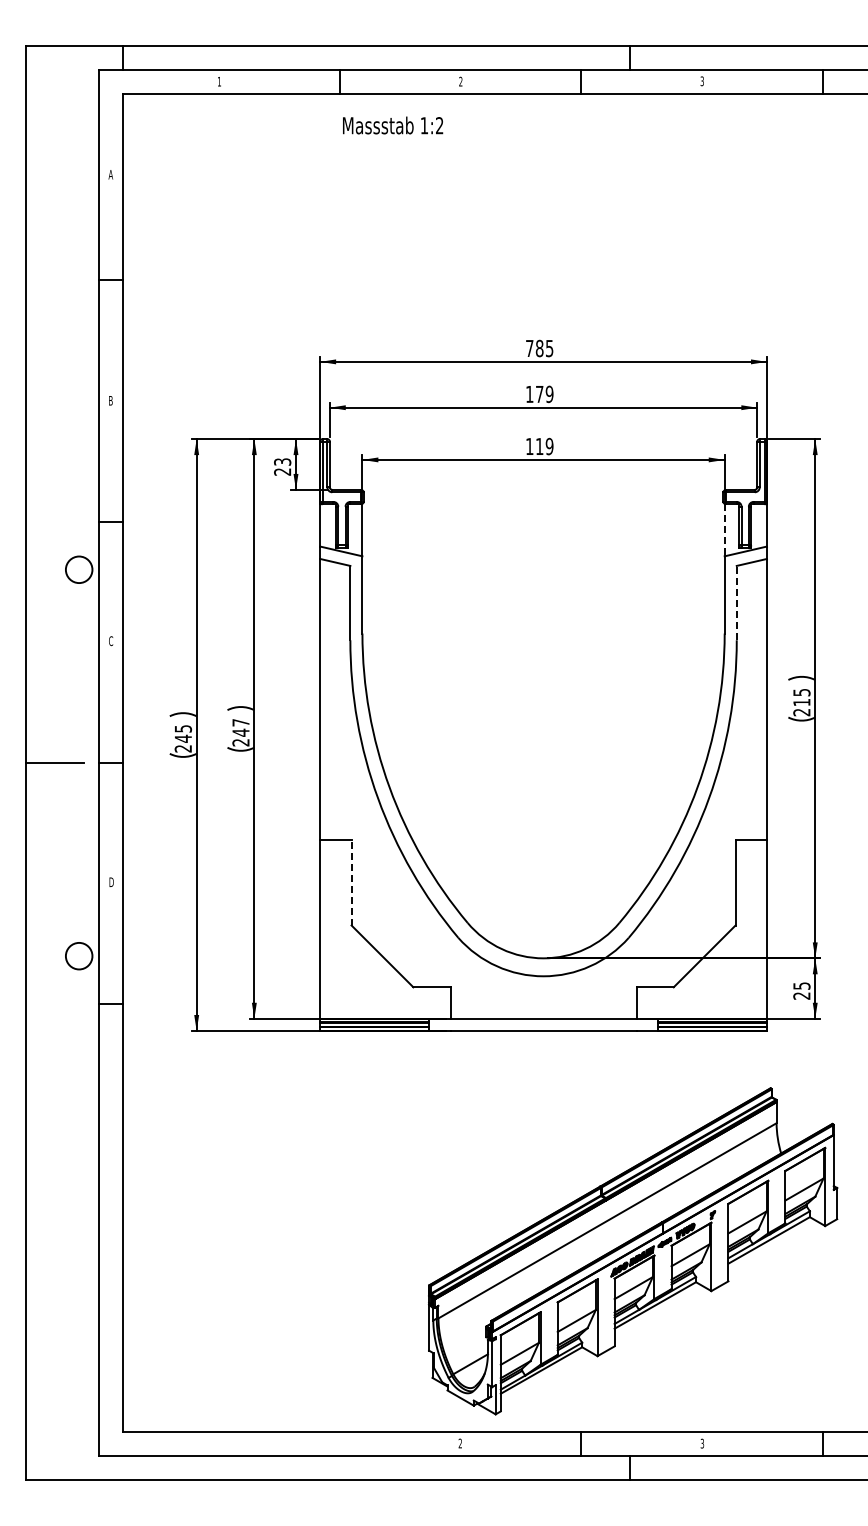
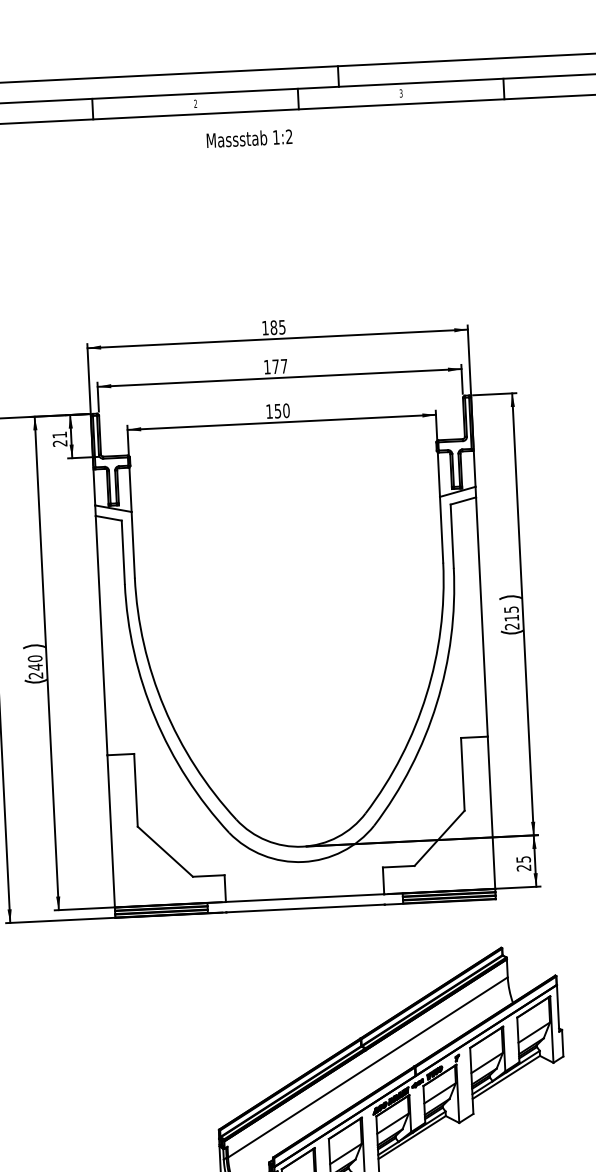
text: (393, 125) -> (249, 138), moved
text: (529, 348) -> (265, 328), 785 -> 185
text: (549, 394) -> (284, 366), 179 -> 177
text: (544, 446) -> (282, 410), 119 -> 150
text: (282, 461) -> (59, 434), 23 -> 21
line: (724, 530) -> (438, 474), dashed -> solid
line: (736, 602) -> (451, 535), dashed -> solid
text: (240, 722) -> (34, 658), 247 -> 240
line: (351, 882) -> (135, 790), dashed -> solid

